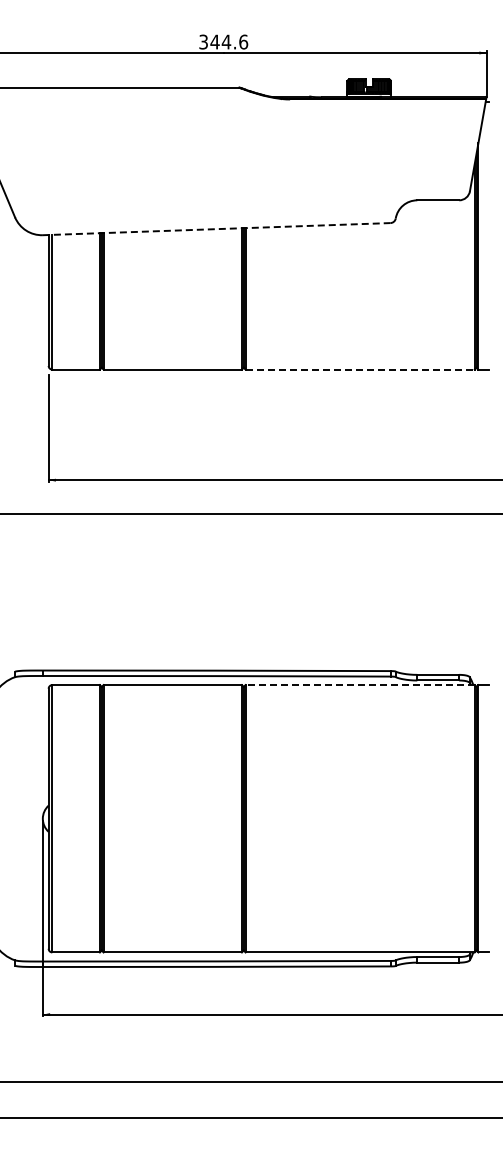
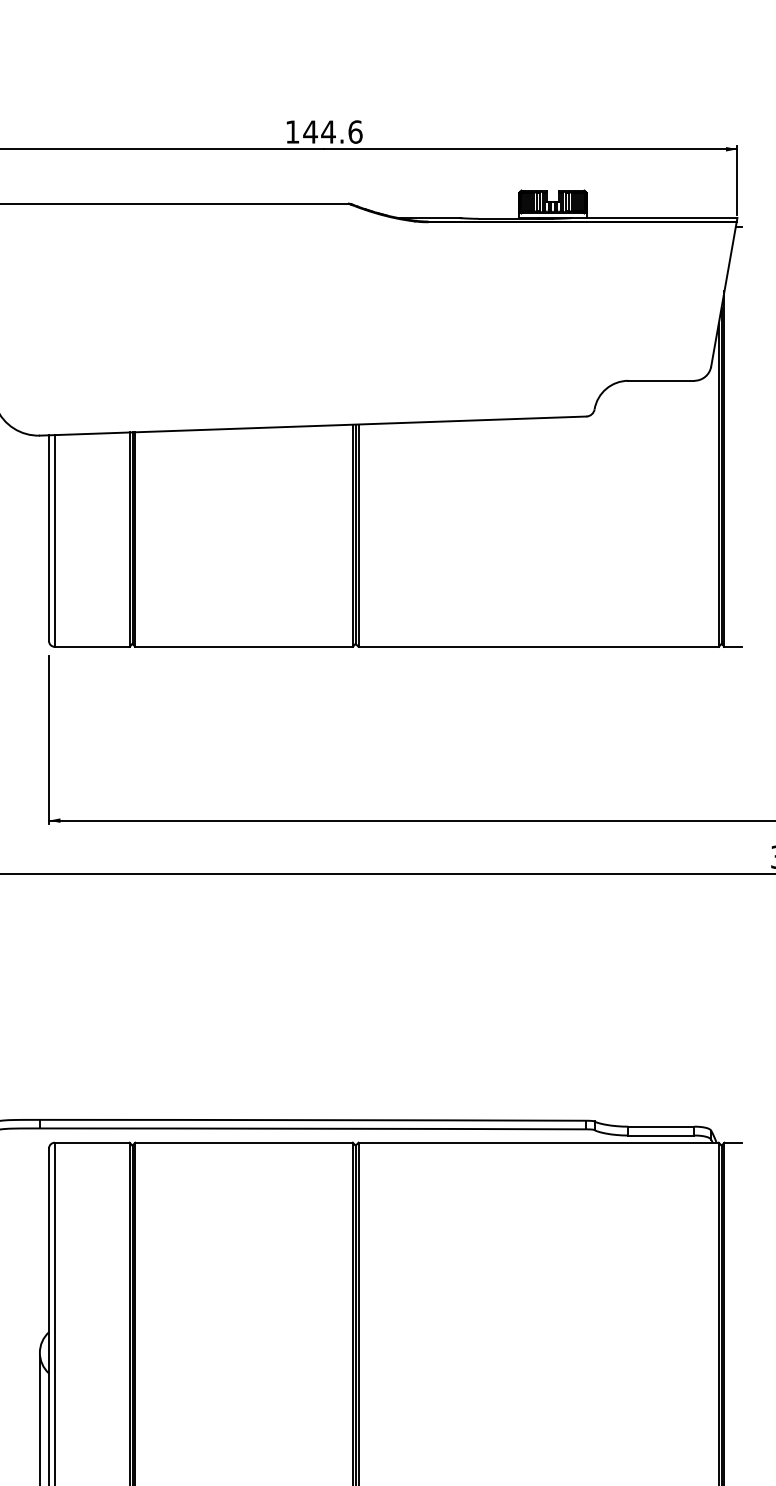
text: (203, 41) -> (292, 131), 344.6 -> 144.6
line: (216, 229) -> (312, 426), dashed -> solid
line: (360, 369) -> (539, 646), dashed -> solid
line: (360, 685) -> (539, 1143), dashed -> solid

